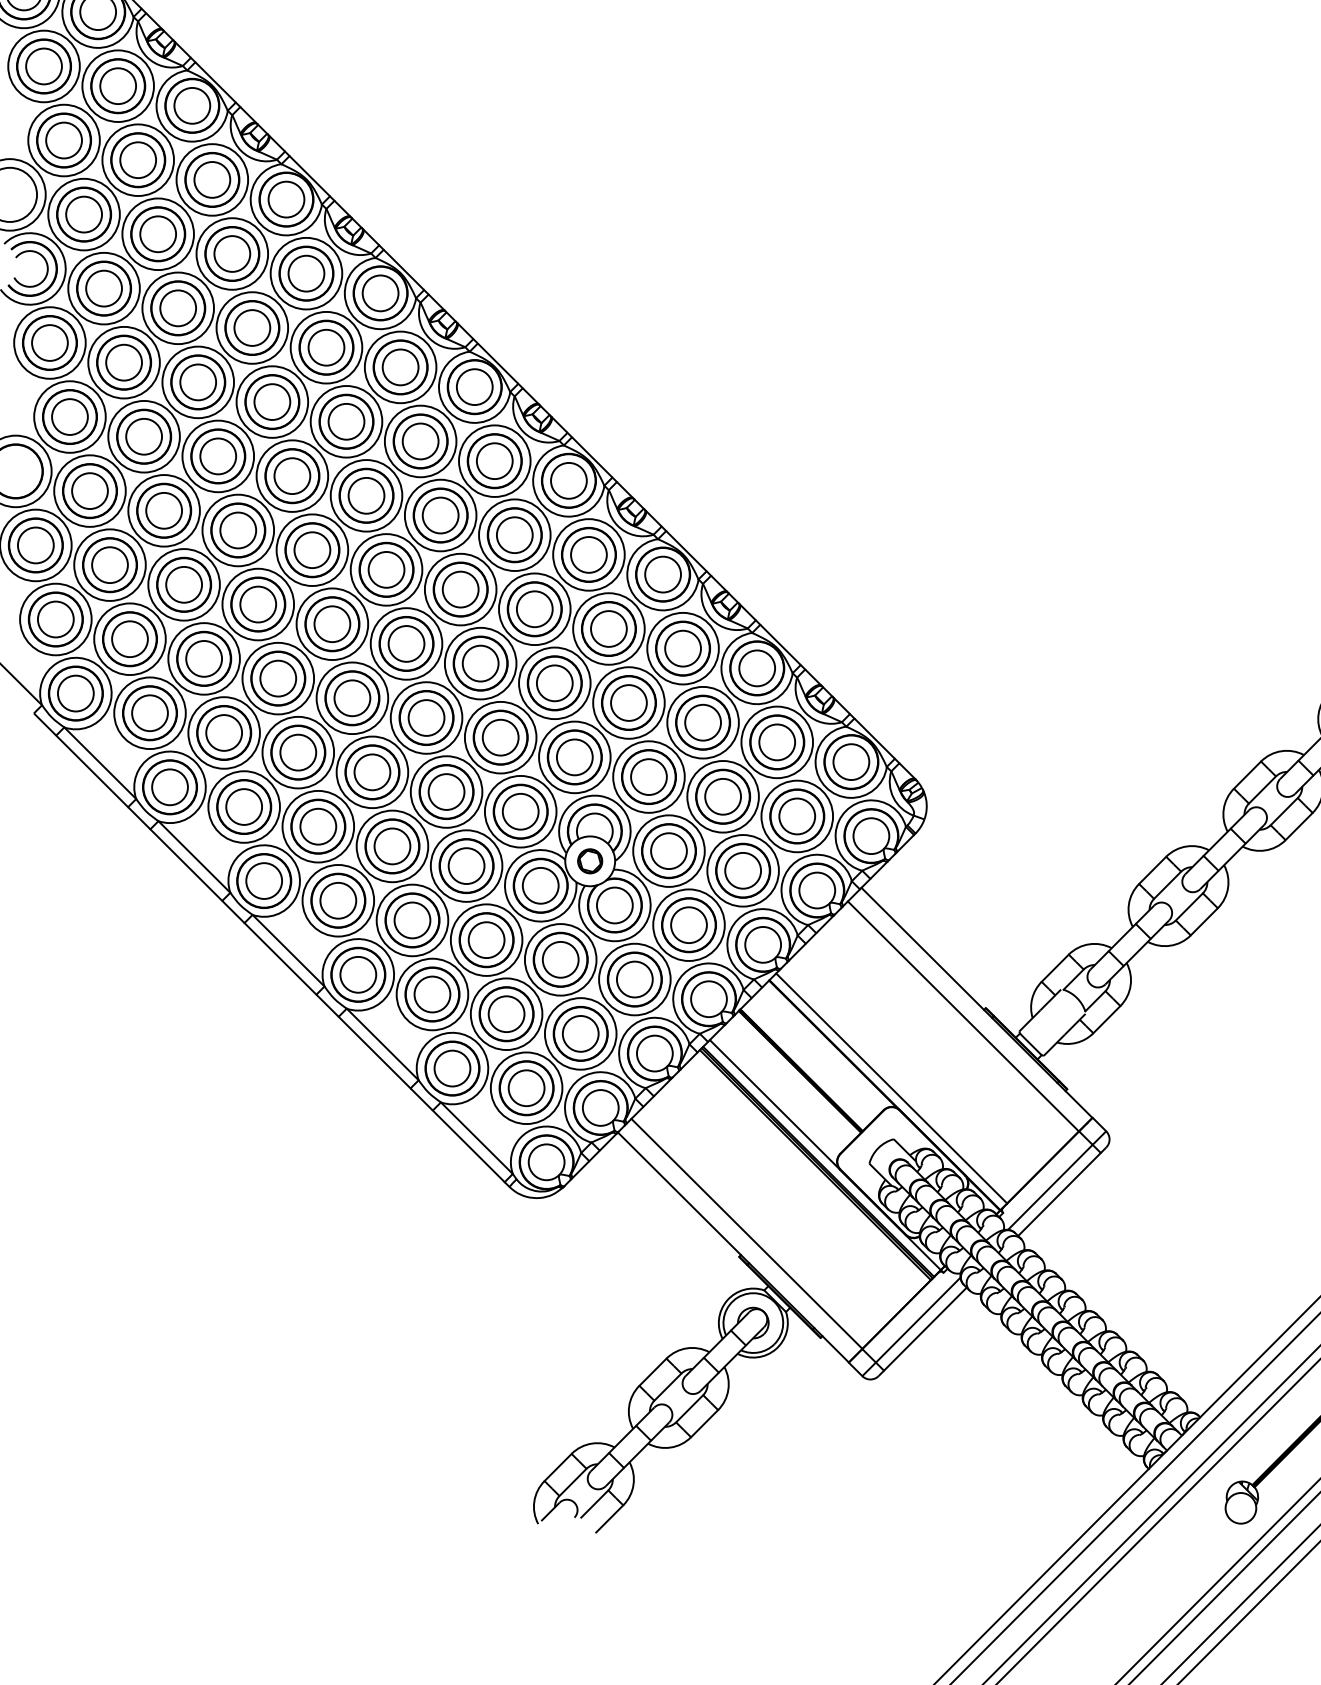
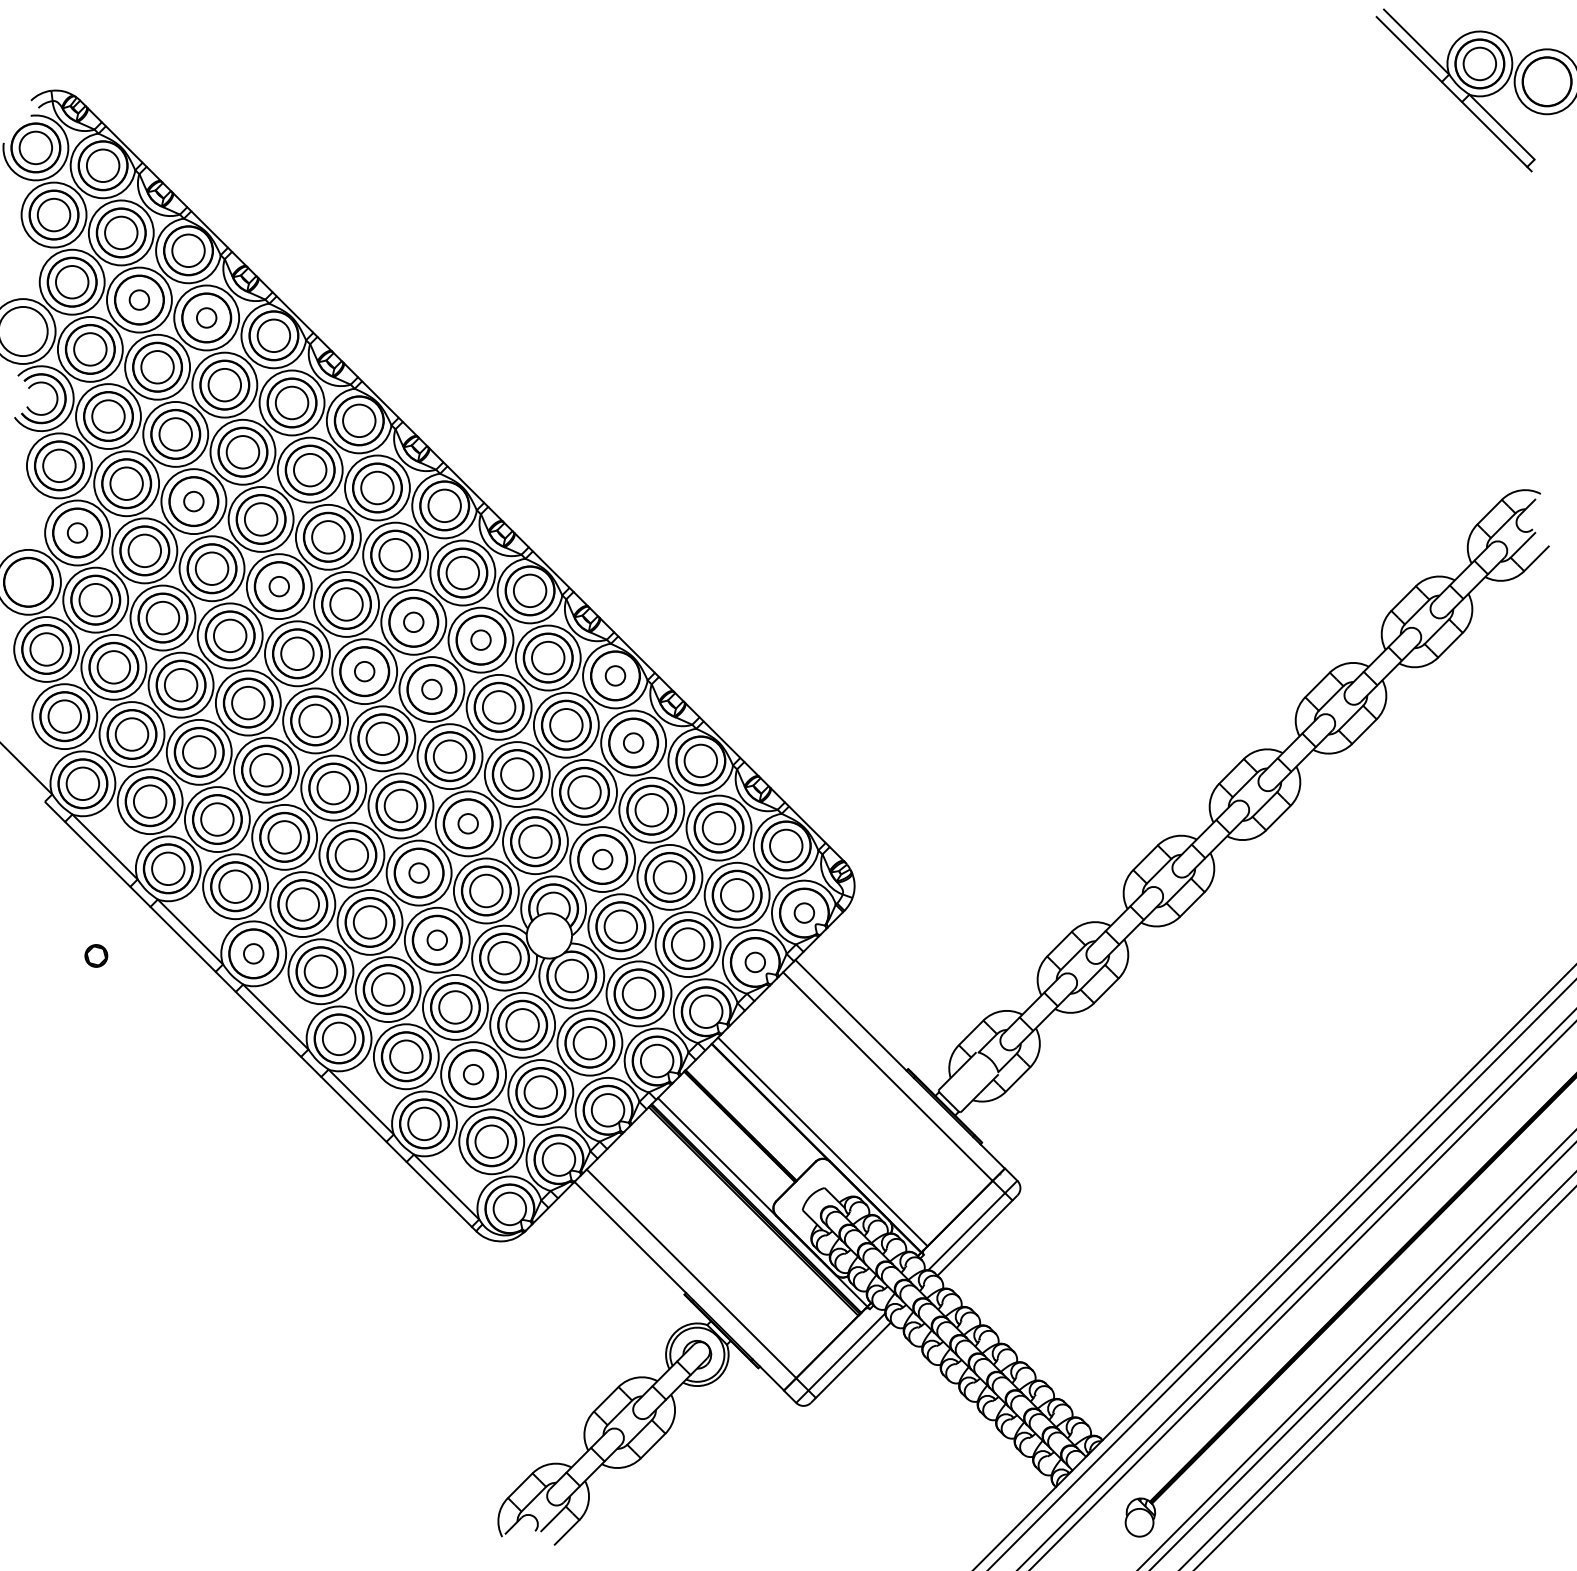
circle: (138, 159) -> (139, 299), size x0.6
circle: (212, 179) -> (206, 317), size x0.6
circle: (197, 382) -> (193, 501), size x0.6
circle: (69, 416) -> (77, 532), size x0.6
circle: (292, 476) -> (279, 586), size x0.6
circle: (440, 515) -> (413, 622), size x0.6
circle: (514, 534) -> (480, 639), size x0.6
circle: (386, 569) -> (364, 671), size x0.6
circle: (663, 574) -> (615, 675), size x0.6
circle: (460, 589) -> (431, 689), size x0.6
circle: (682, 648) -> (633, 742), size x0.6
circle: (499, 737) -> (467, 823), size x0.6
circle: (648, 777) -> (602, 859), size x0.6
circle: (445, 791) -> (418, 872), size x0.6
circle: (871, 835) -> (804, 912), size x0.6
part: (590, 860) -> (96, 955), moved
circle: (466, 866) -> (437, 940), size x0.6
circle: (263, 880) -> (253, 953), size x0.6
circle: (817, 890) -> (755, 962), size x0.6
circle: (506, 1014) -> (473, 1074), size x0.6

